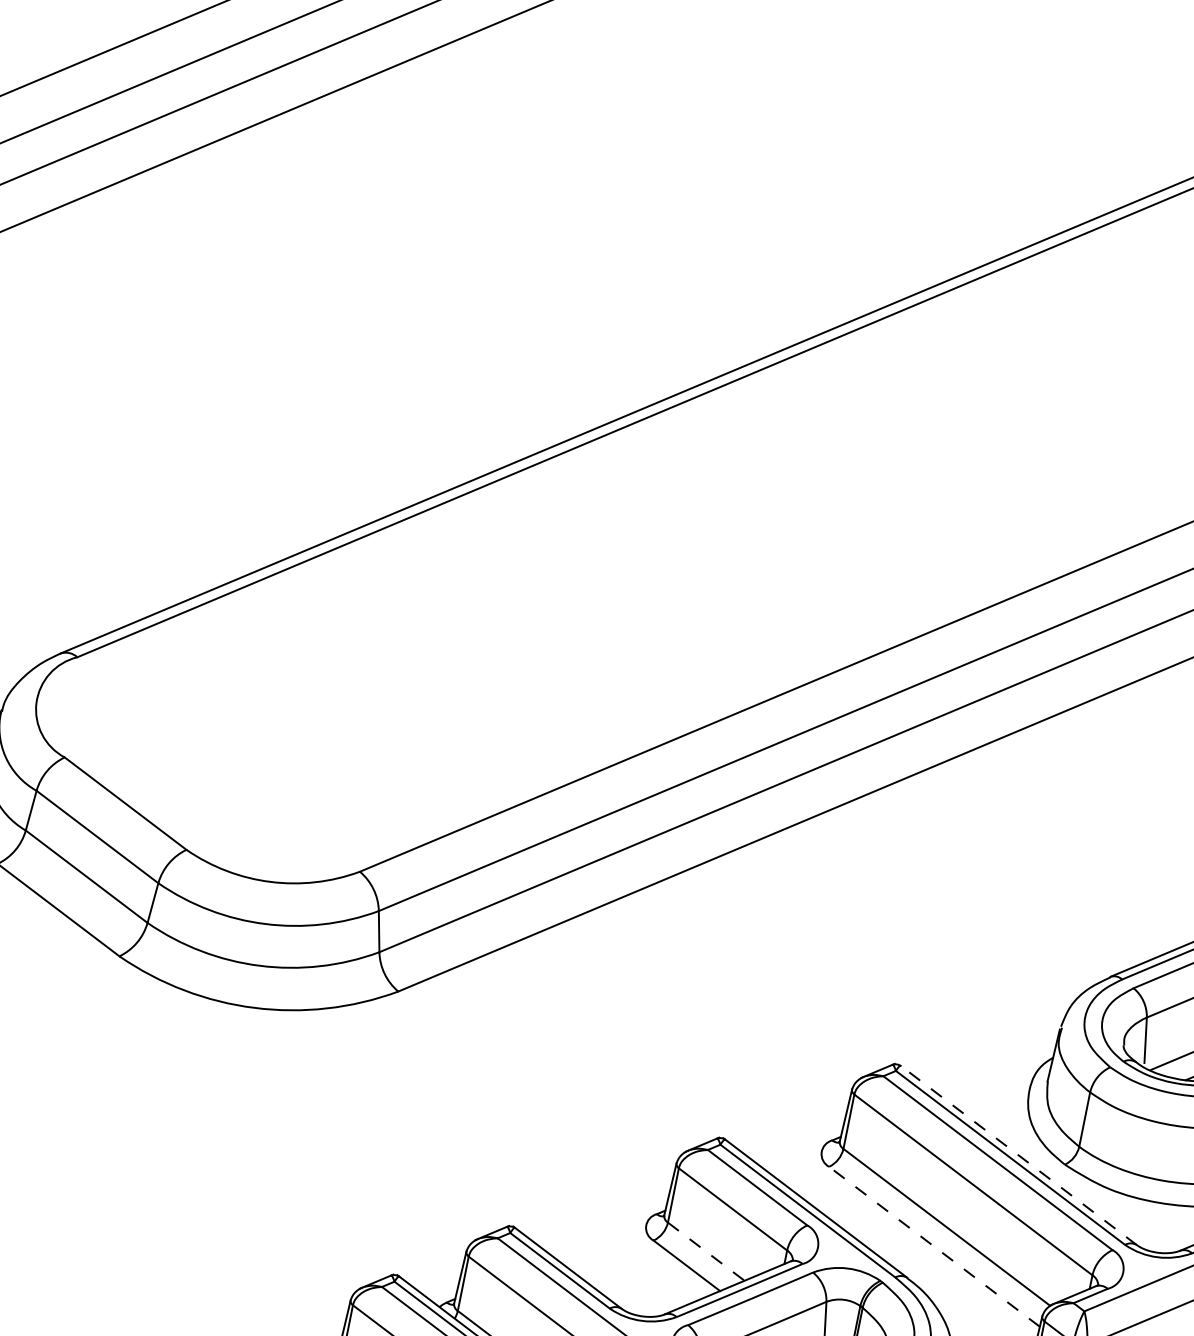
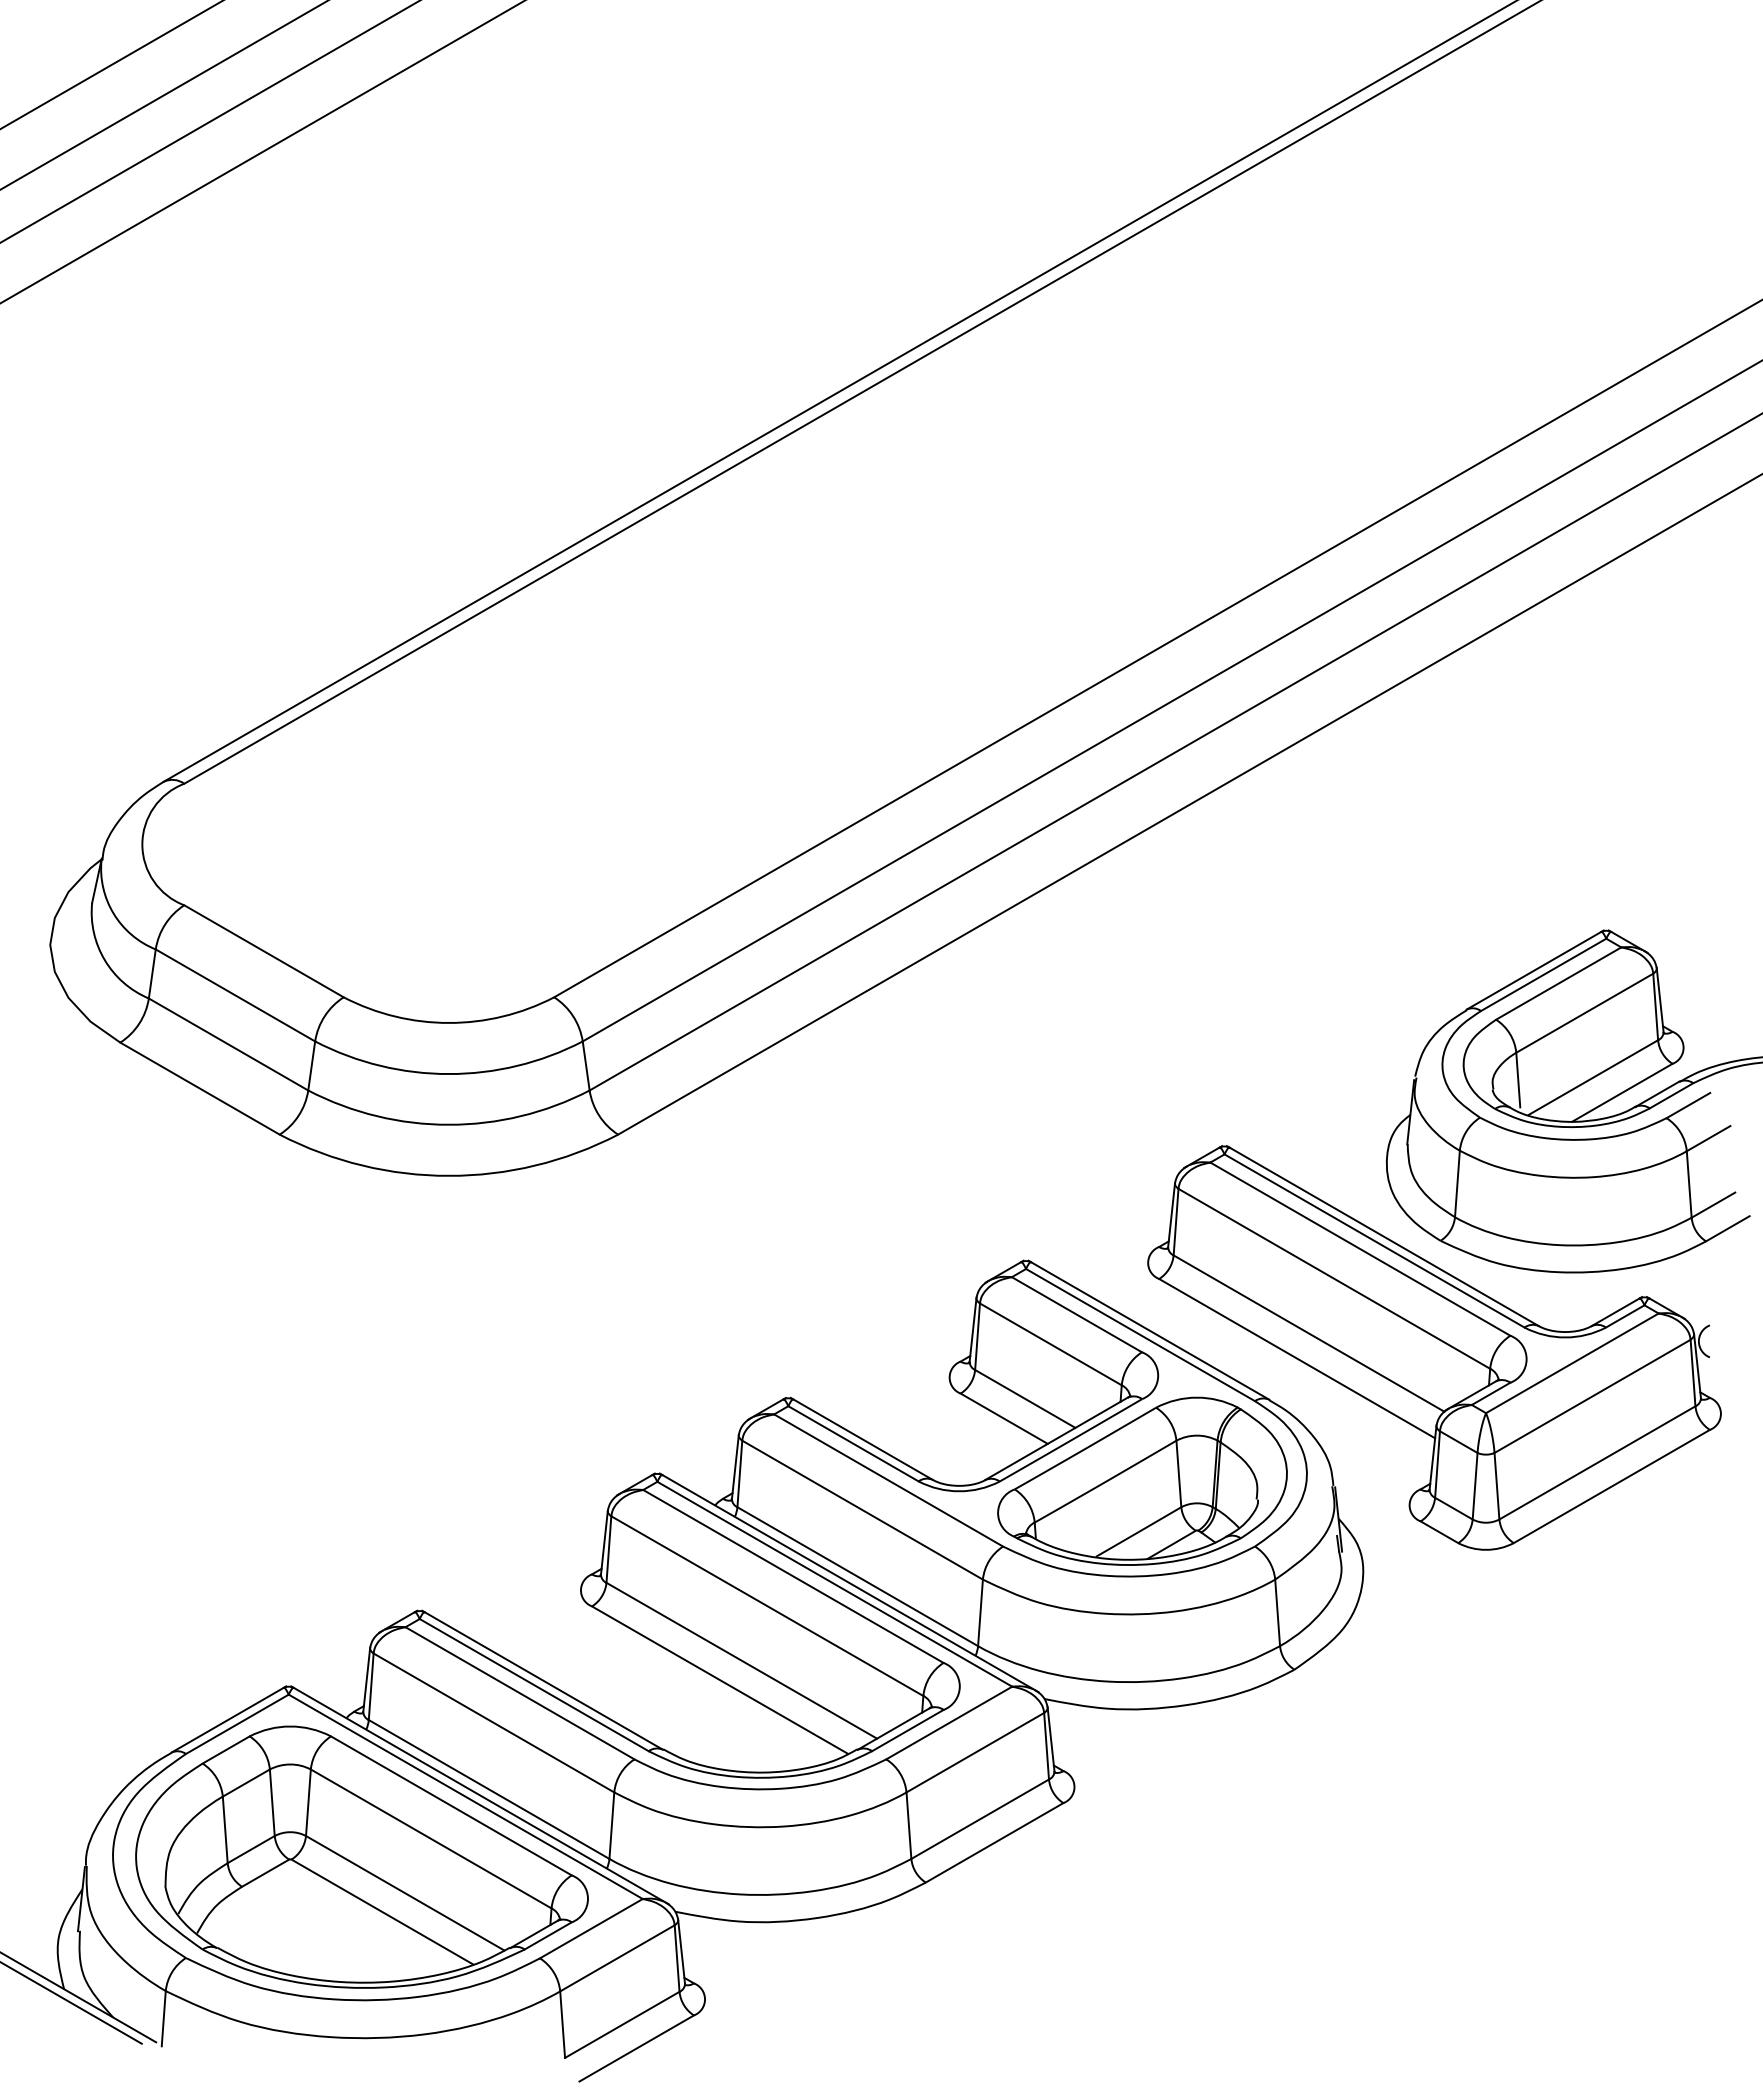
line: (1017, 1154) -> (1382, 1235), dashed -> solid
line: (933, 1246) -> (1296, 1358), dashed -> solid
line: (706, 1251) -> (1025, 1398), dashed -> solid

